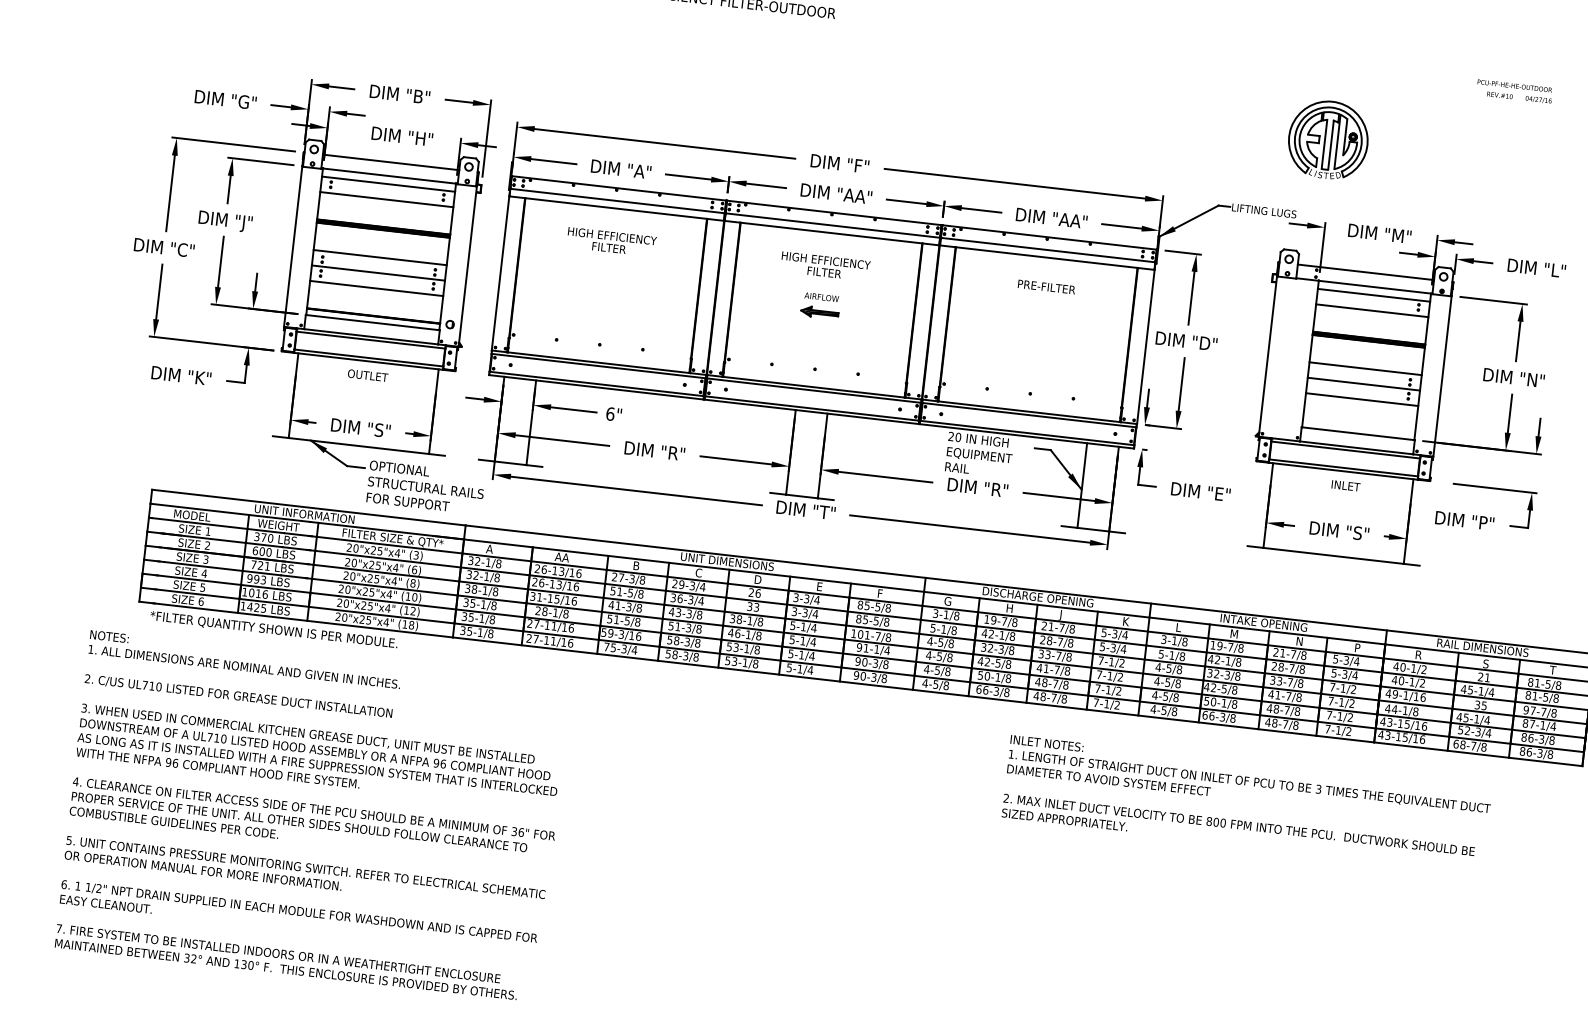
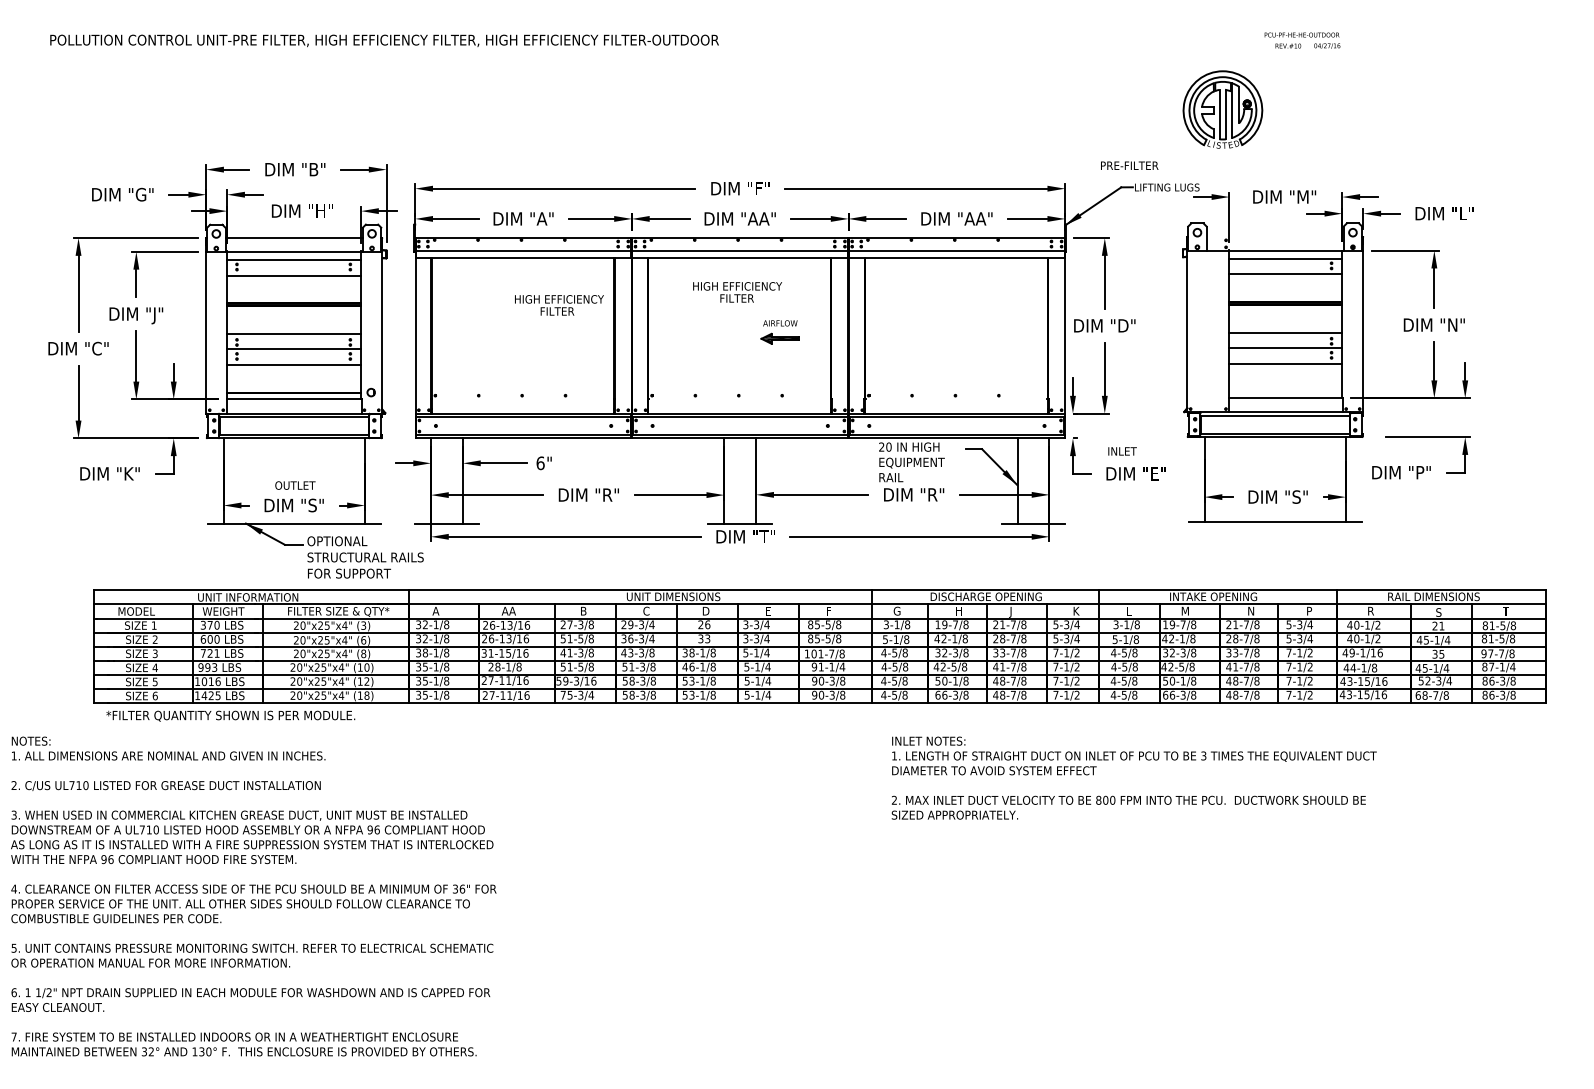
text: (1514, 91) -> (1302, 40), moved
text: (611, 242) -> (559, 305), moved
line: (1365, 271) -> (1274, 236), removed
text: (1046, 286) -> (1129, 165), moved
part: (819, 306) -> (779, 332), moved
text: (368, 375) -> (295, 485), moved
text: (1345, 485) -> (1122, 451), moved
text: (1246, 802) -> (1133, 777), moved
text: (312, 816) -> (253, 896), moved

